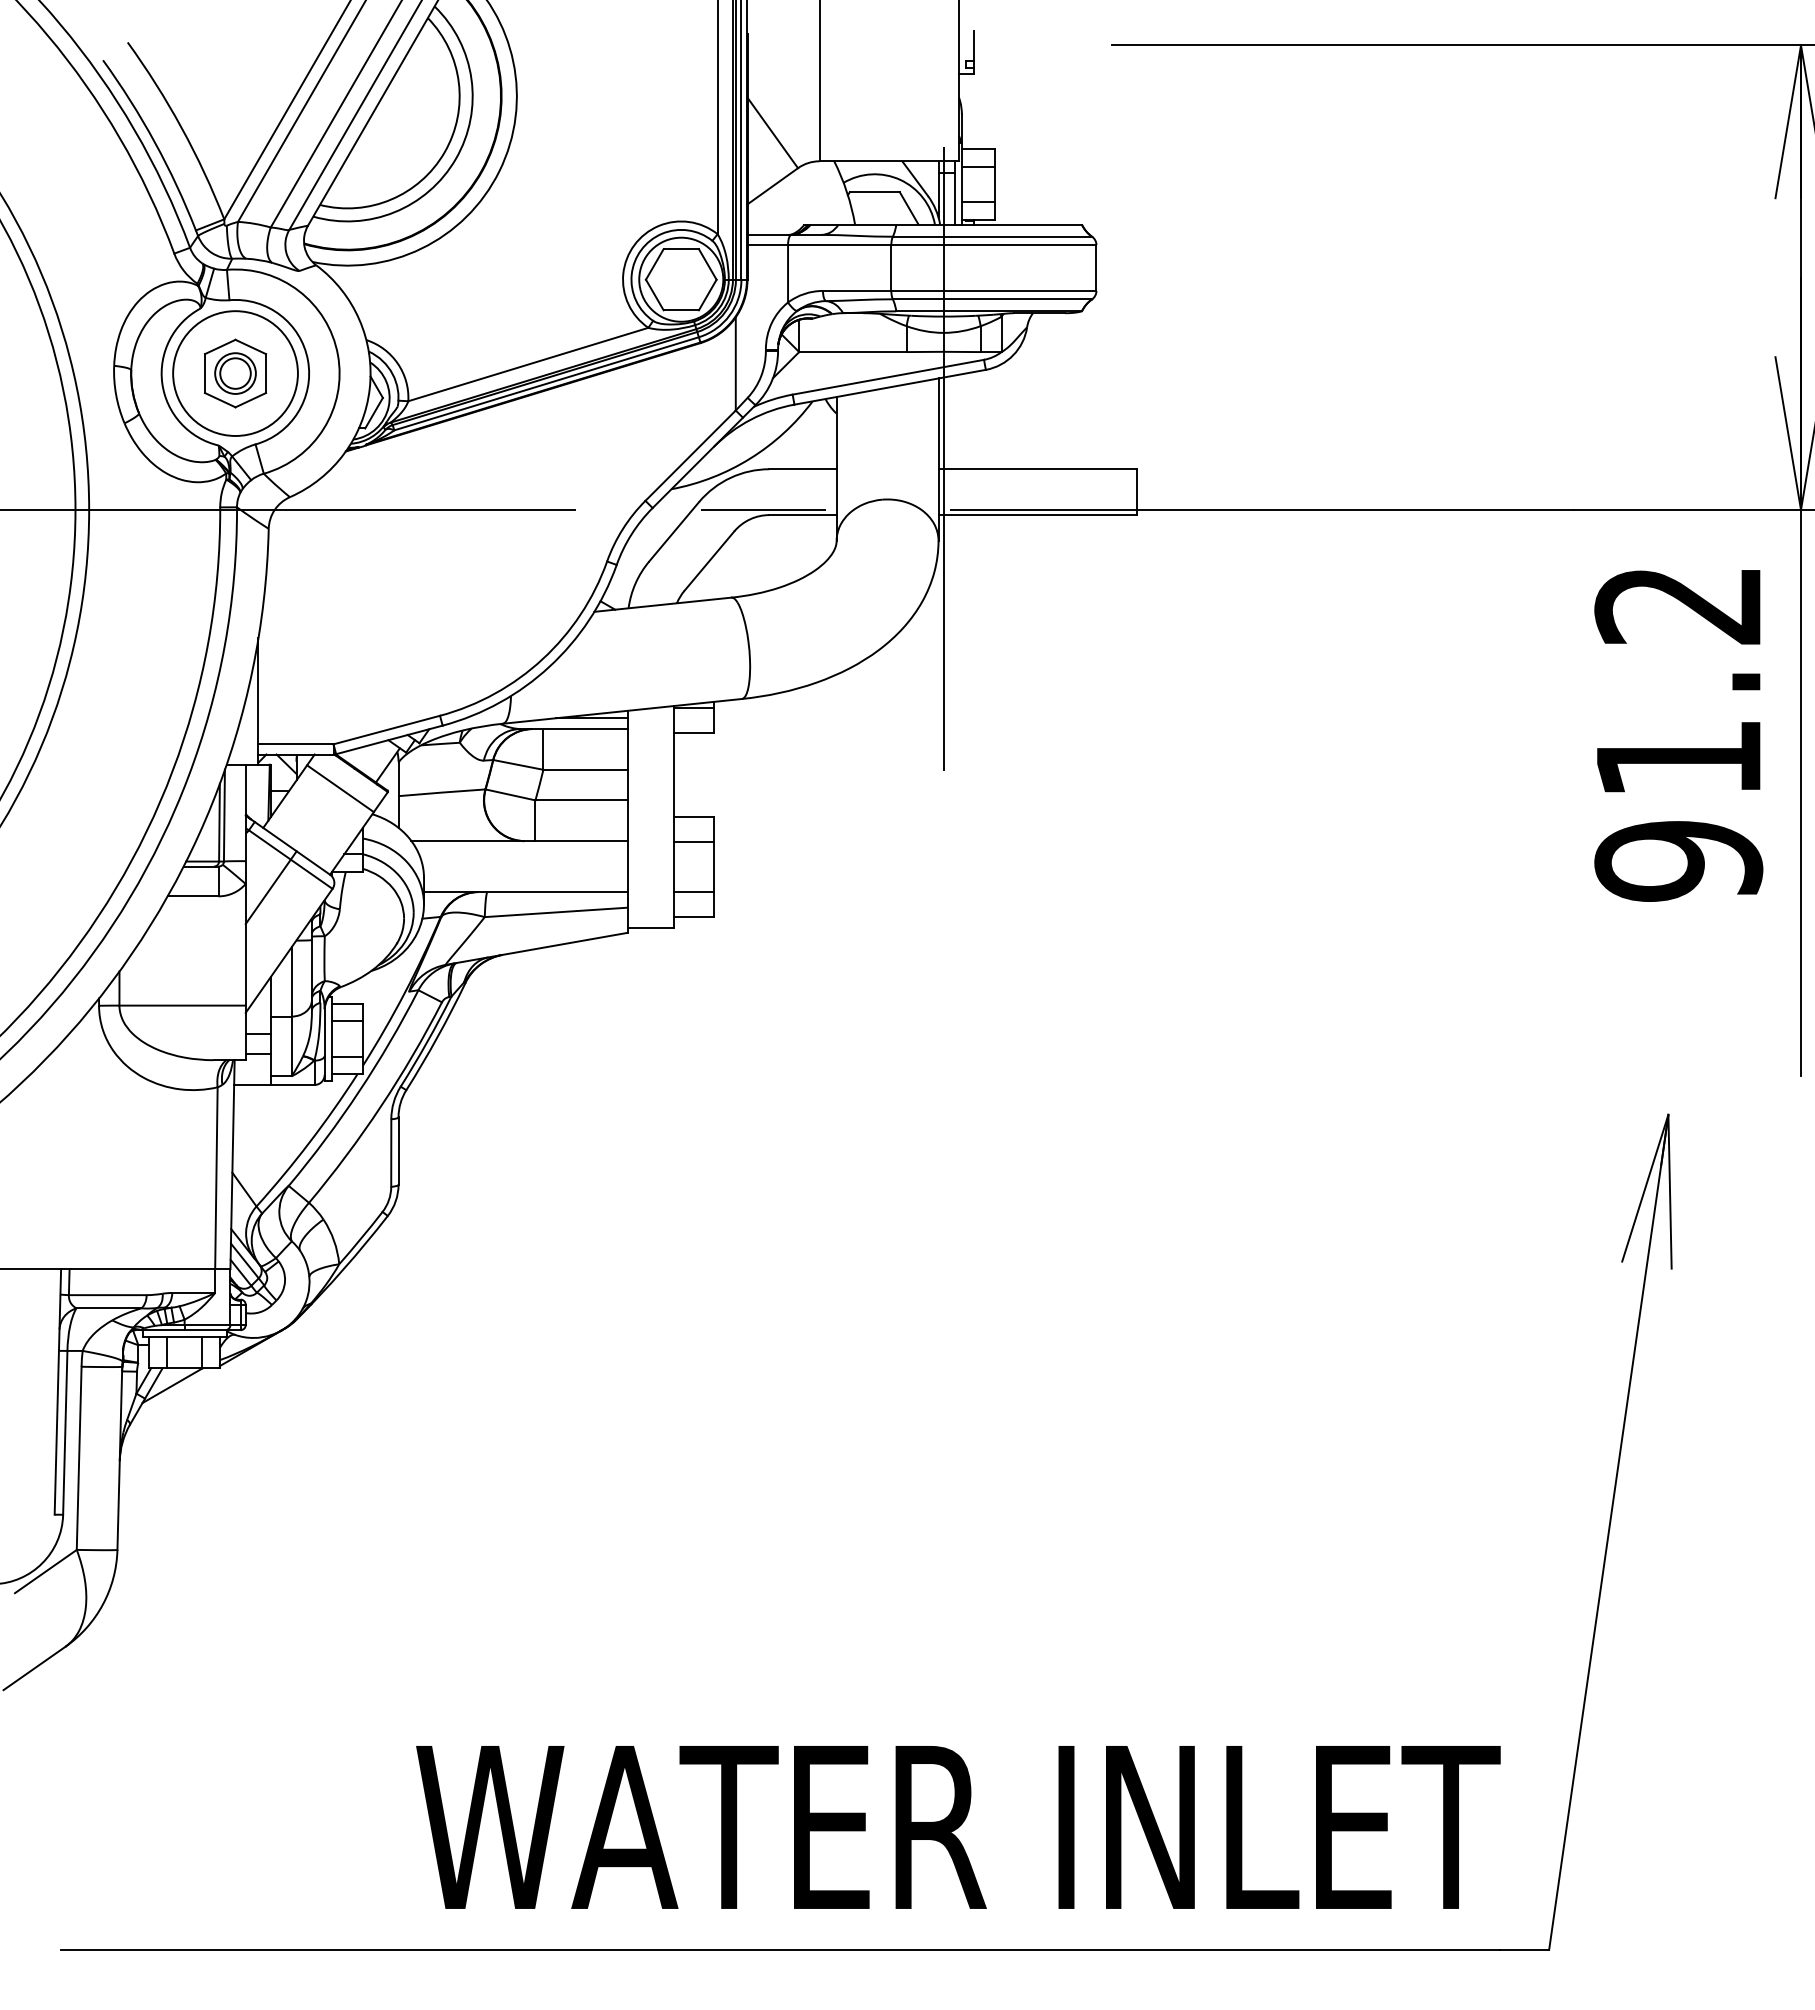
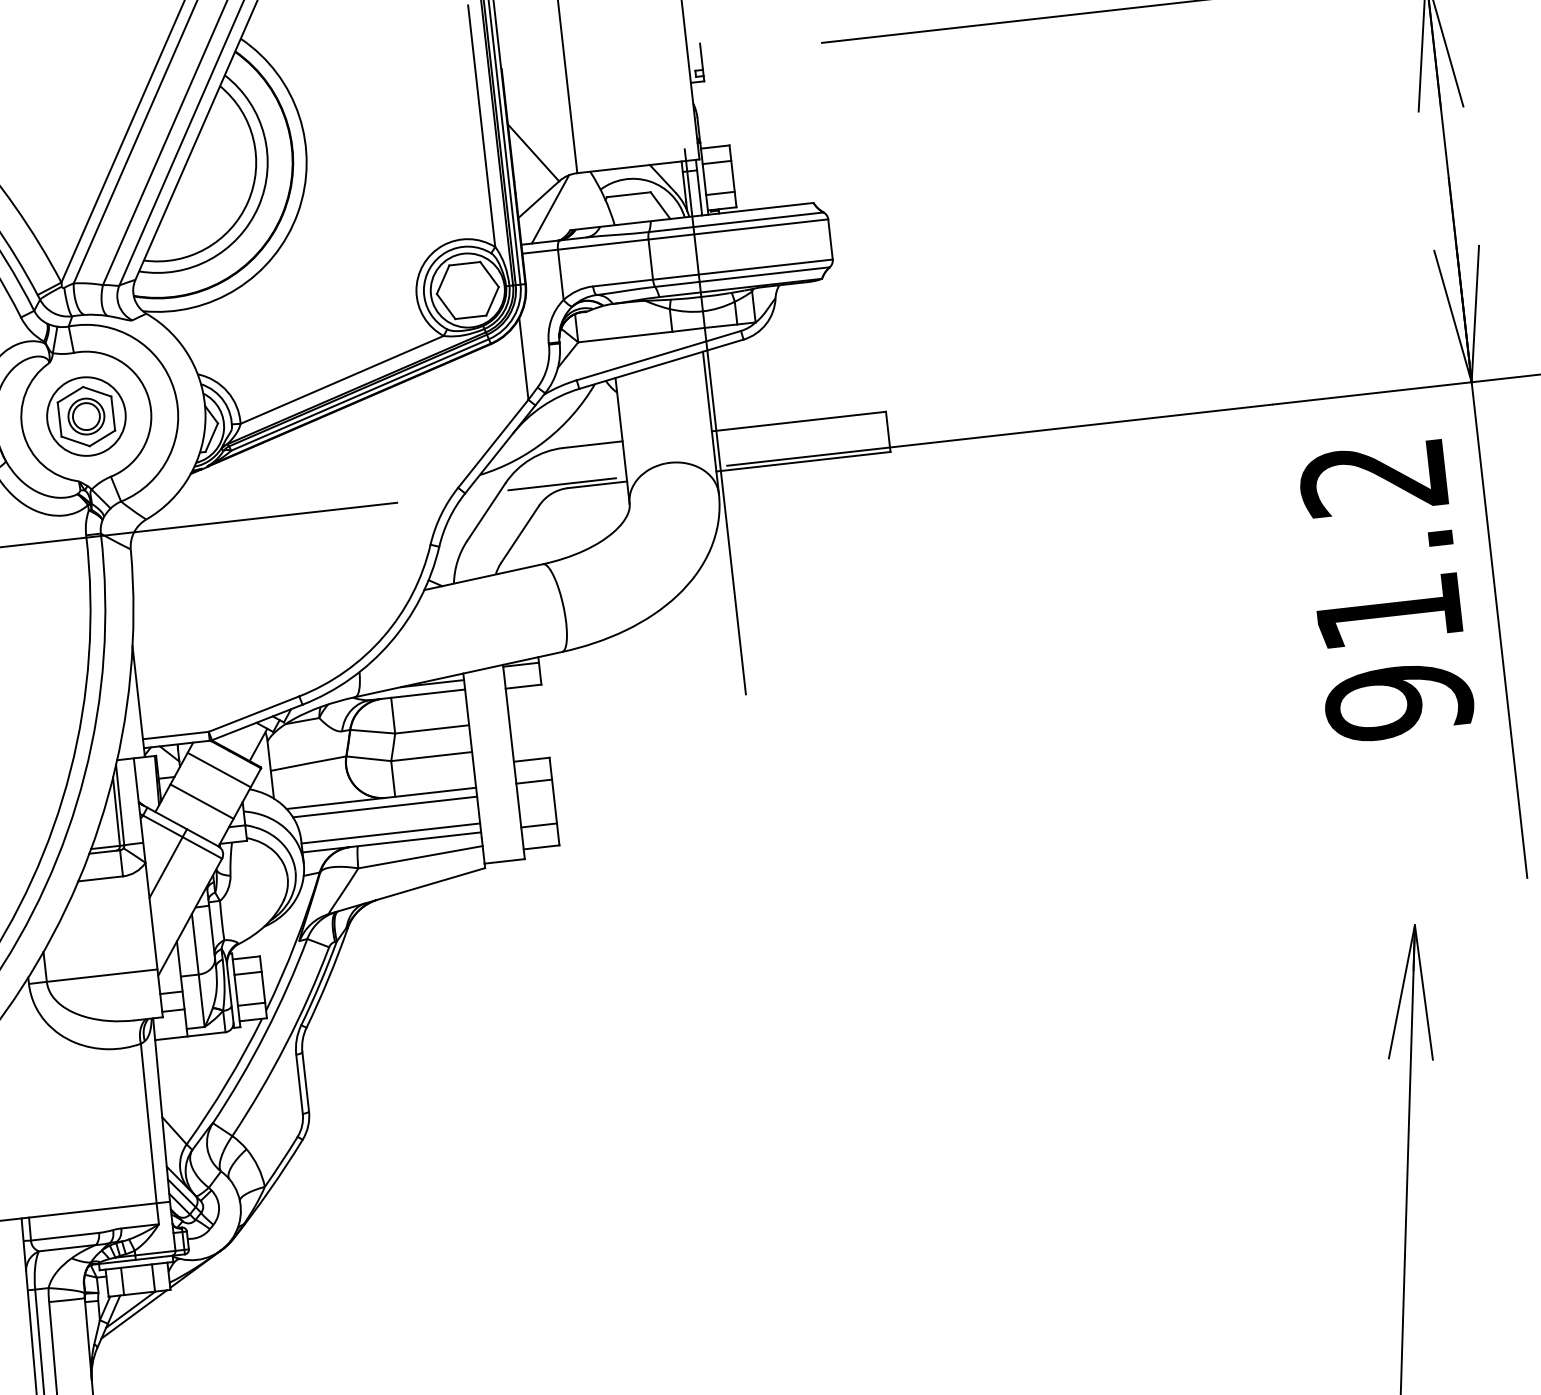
line: (784, 198) -> (550, 209), added
circle: (235, 373) -> (86, 416), size x0.71
line: (316, 821) -> (201, 801), added
line: (522, 851) -> (384, 807), added
line: (525, 881) -> (390, 833), added
line: (175, 1391) -> (133, 1314), added

